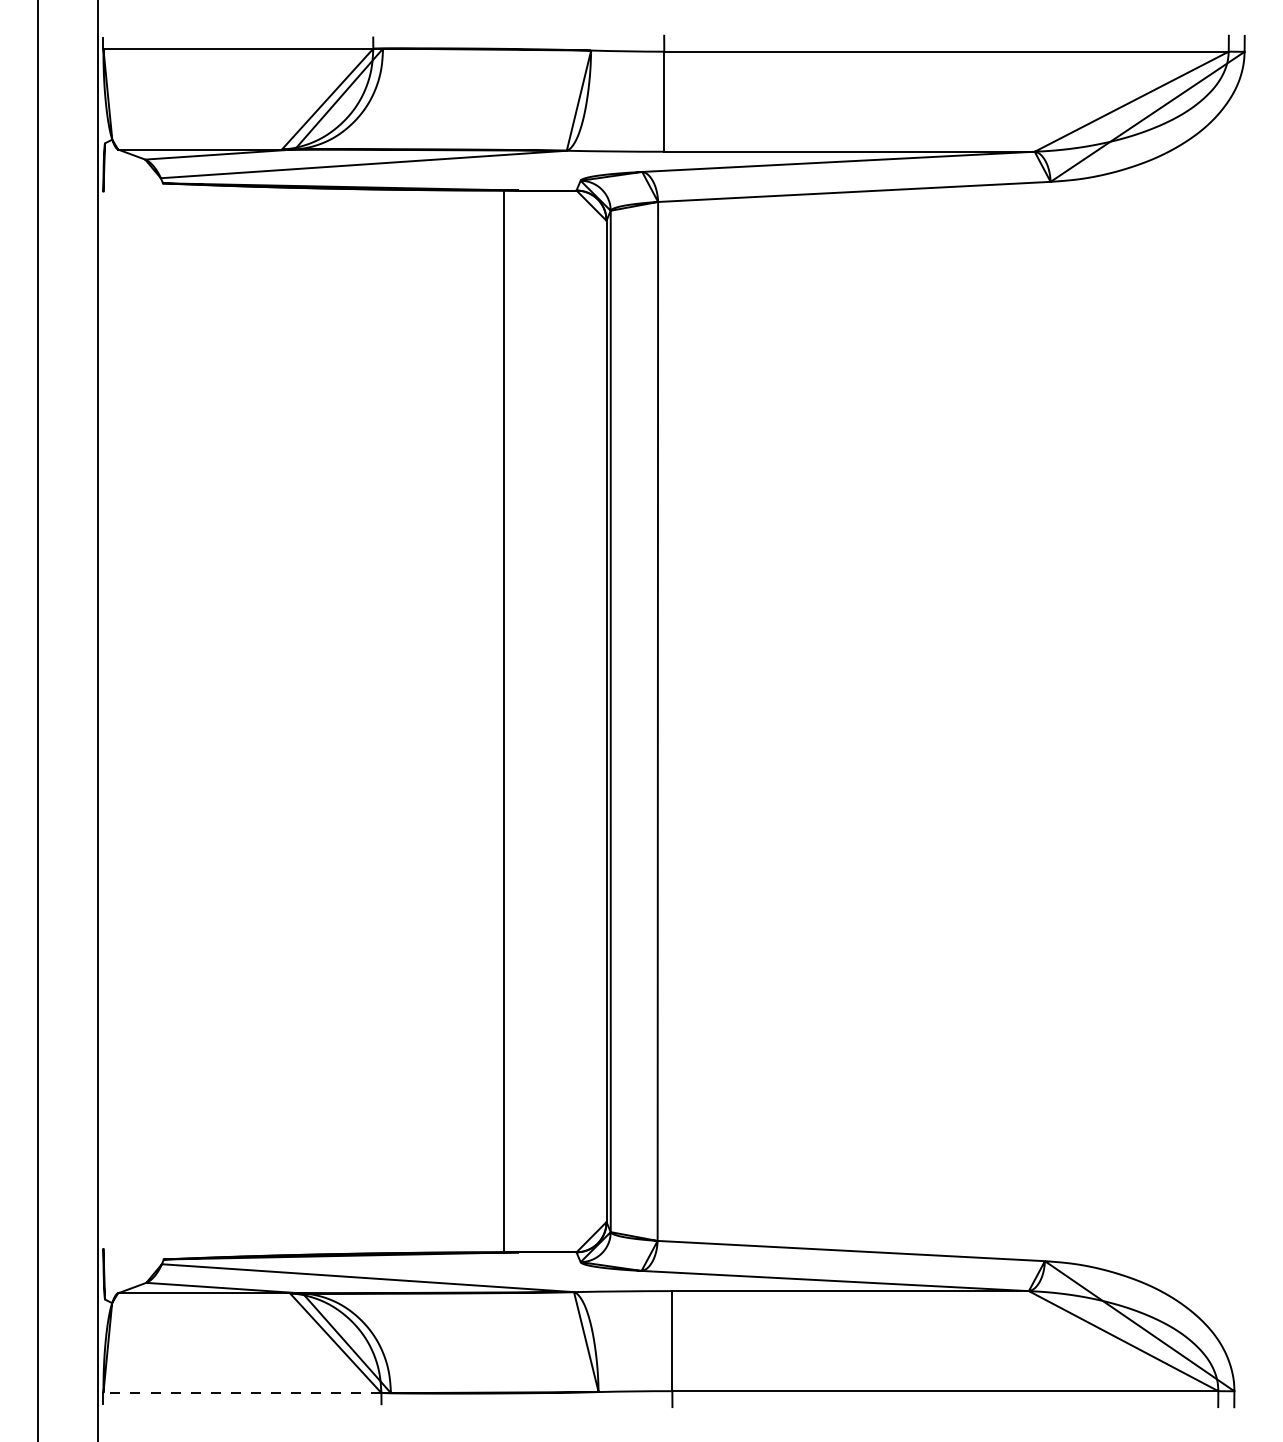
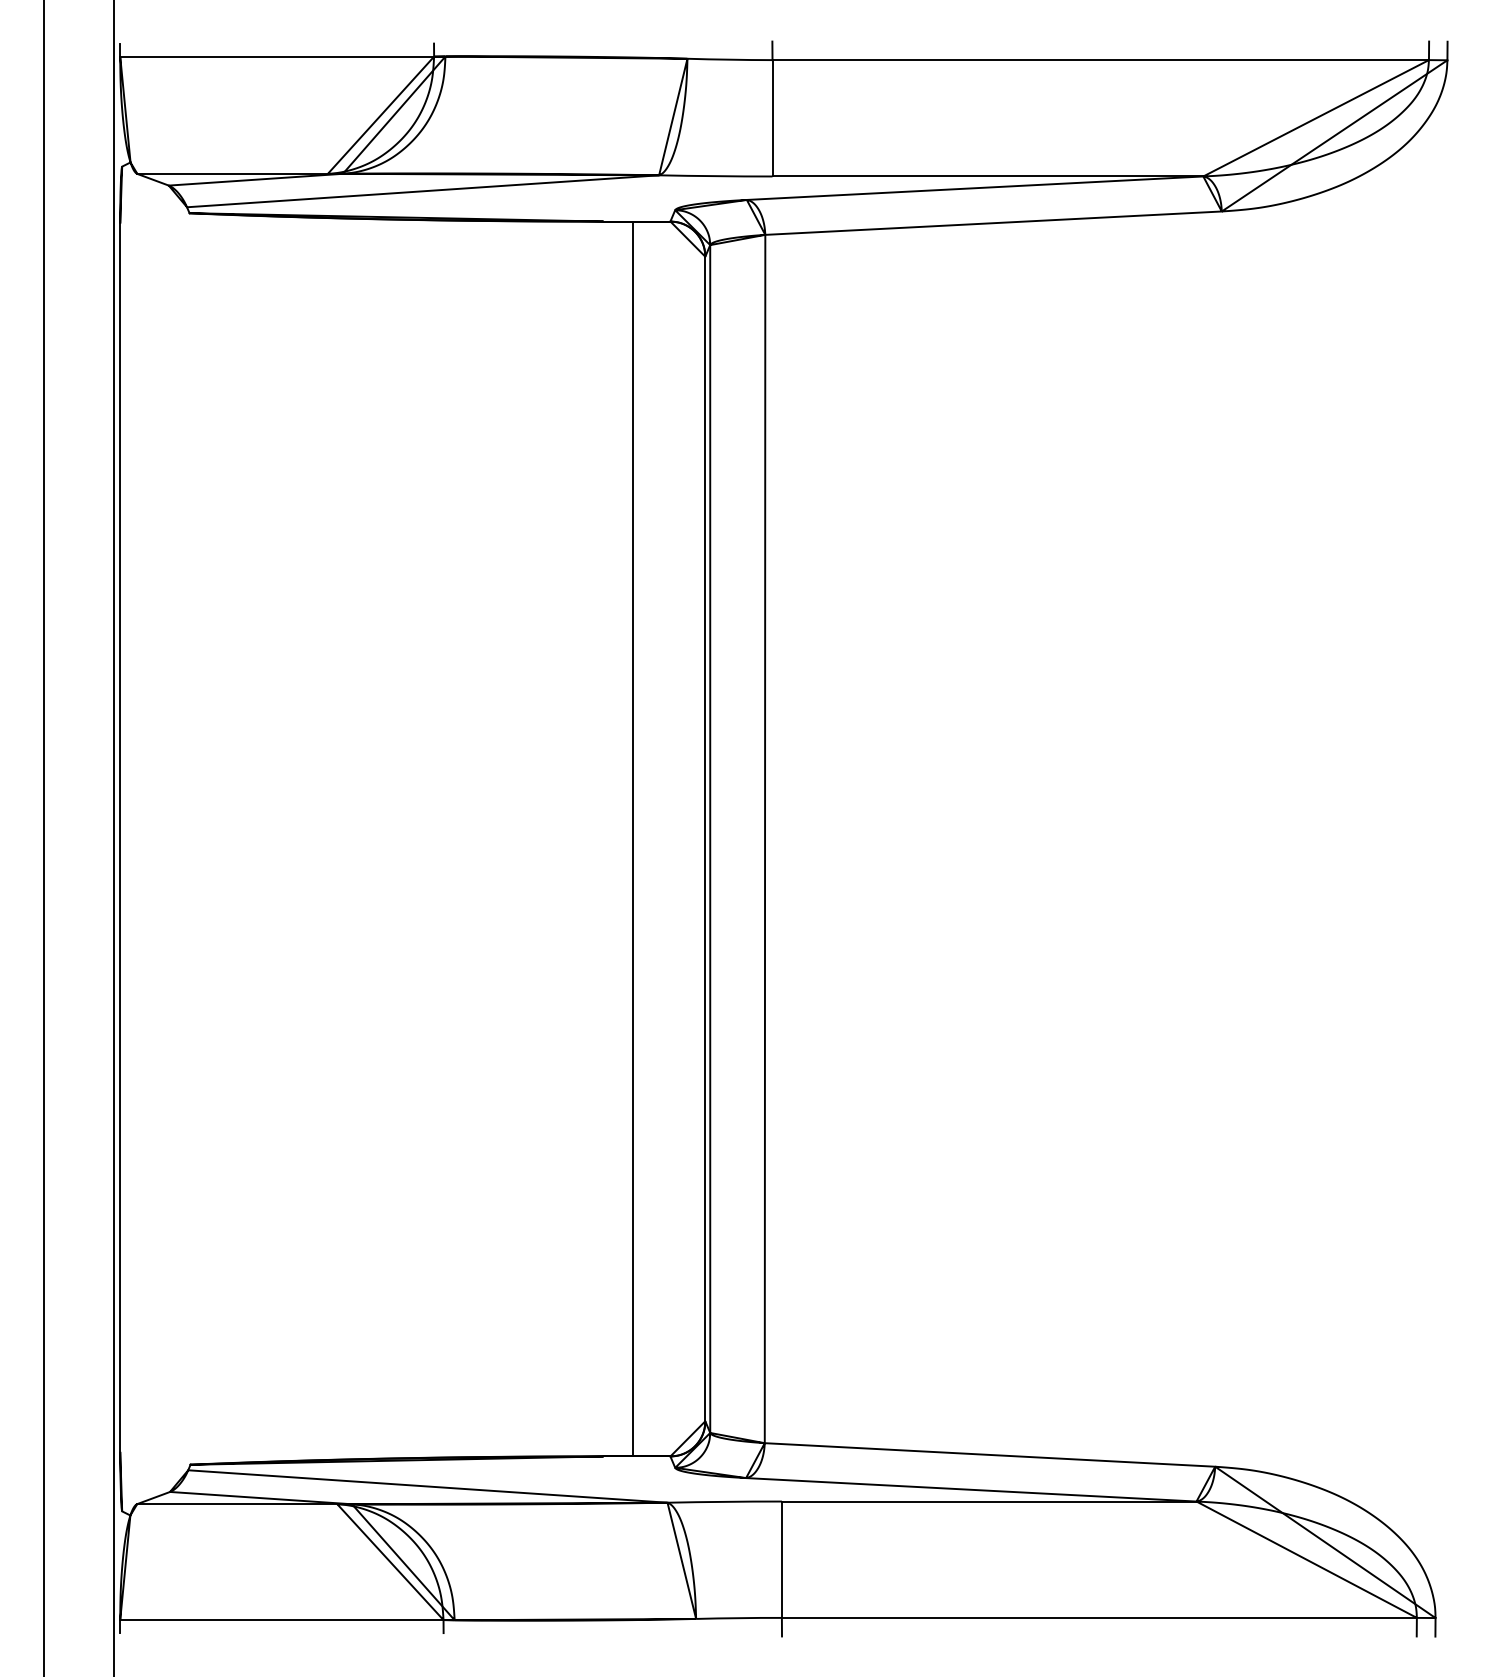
line: (103, 720) -> (120, 837), added
line: (503, 721) -> (632, 839), moved
line: (242, 1393) -> (281, 1620), dashed -> solid

